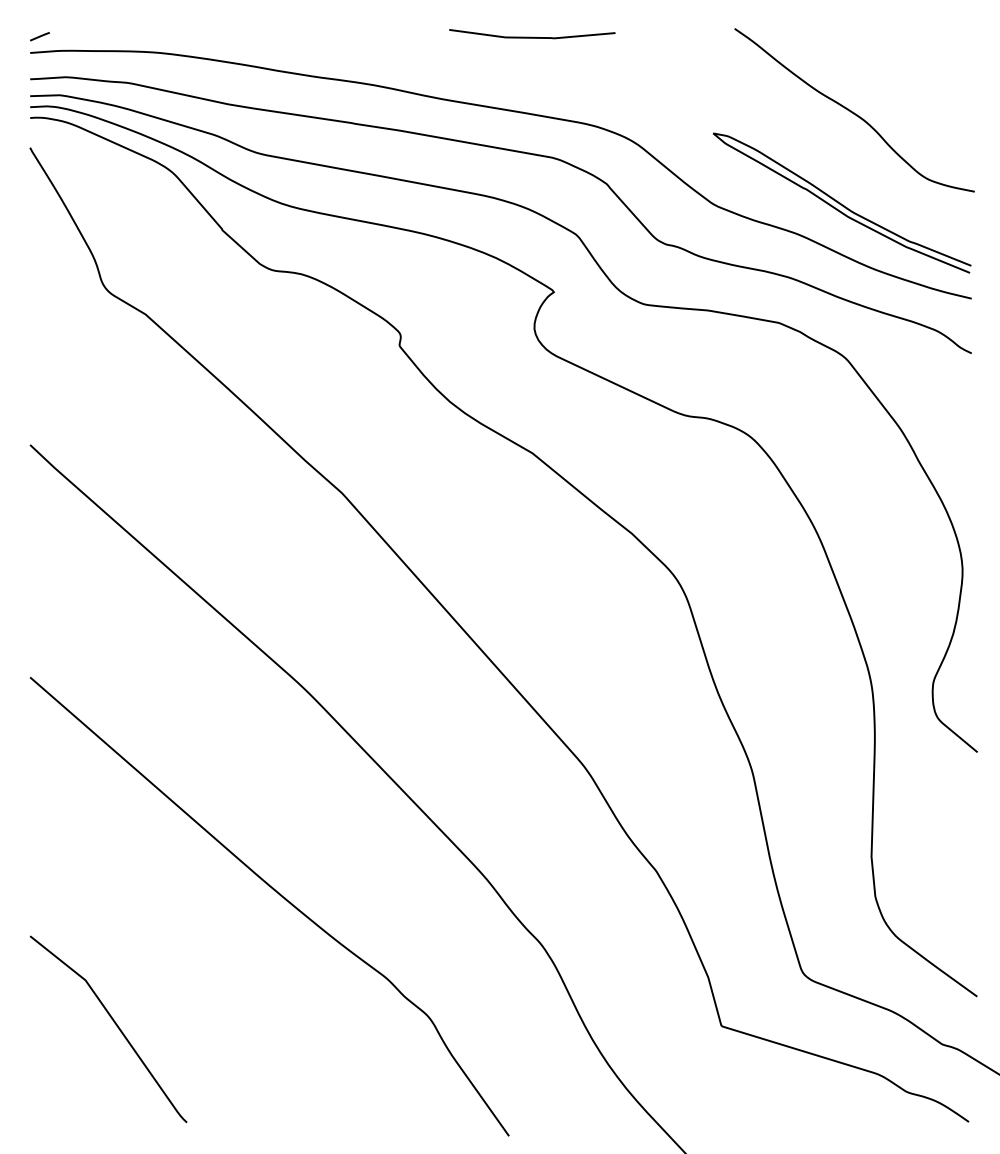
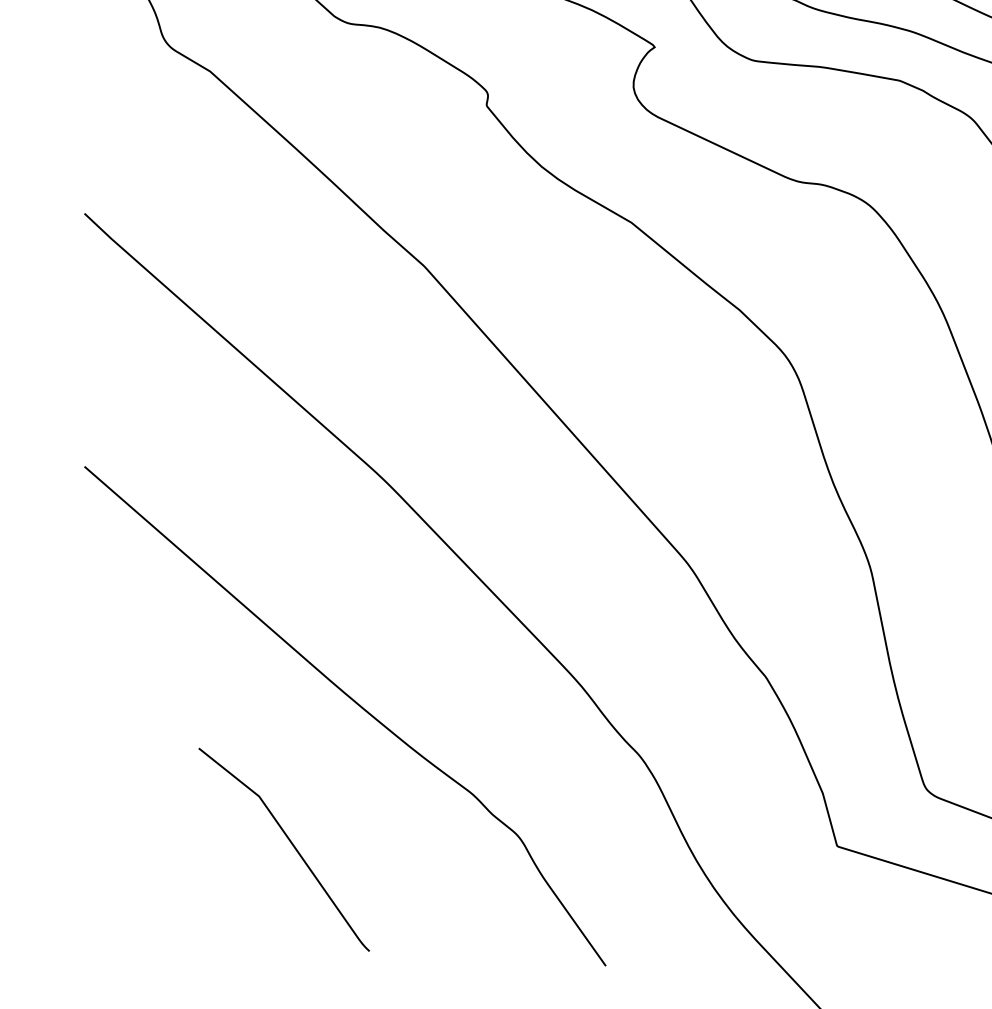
curve: (114, 1023) -> (290, 843), moved

